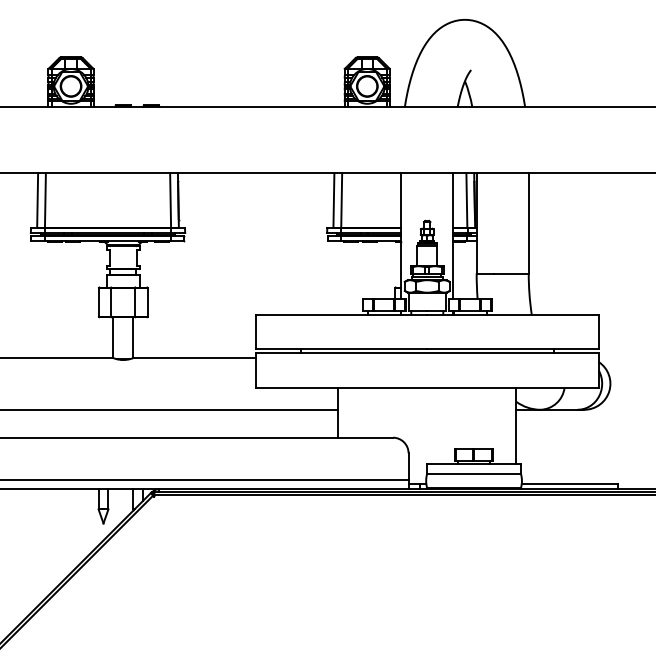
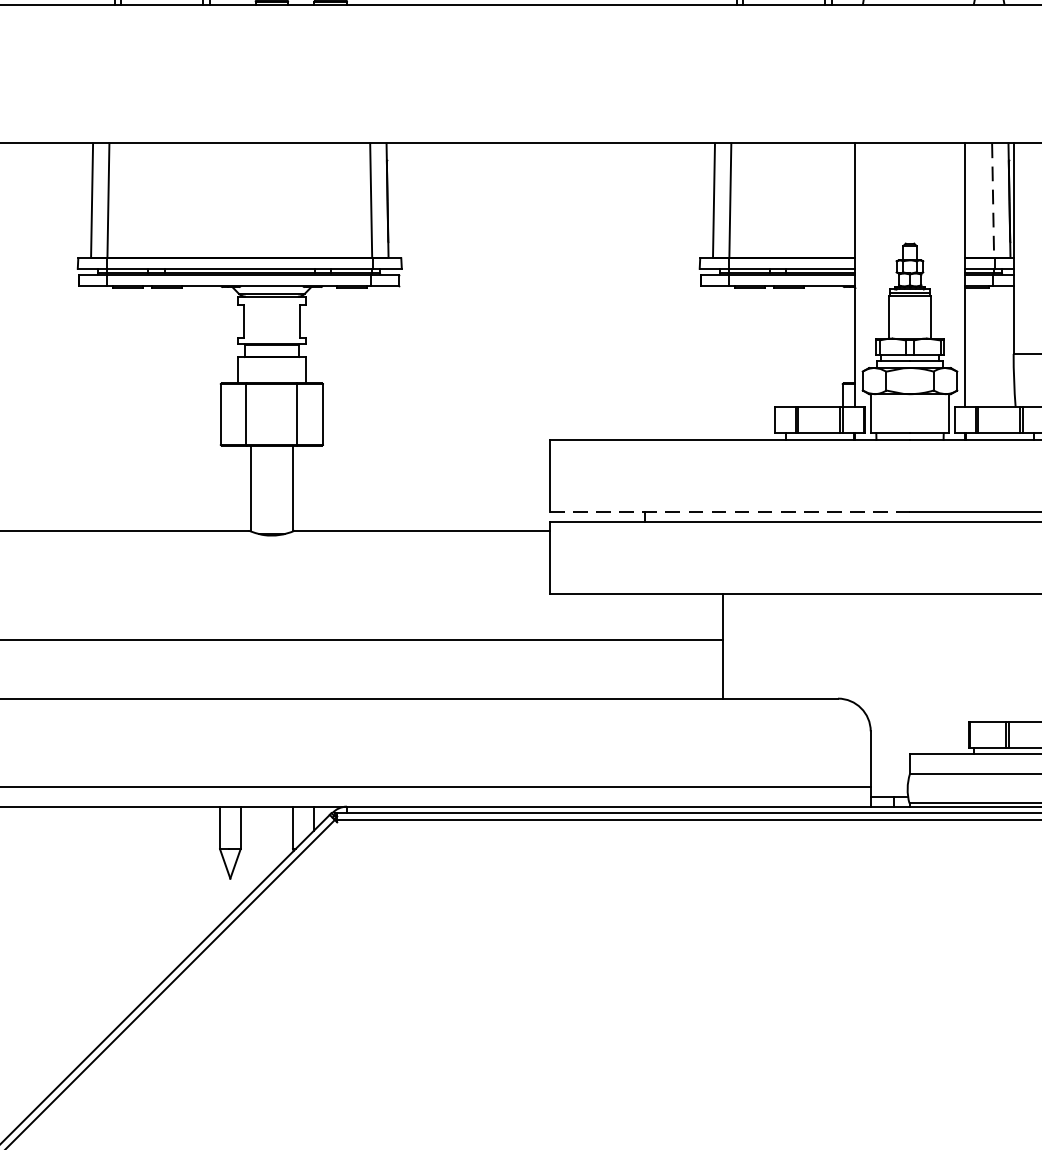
line: (466, 200) -> (992, 200), solid -> dashed
line: (341, 348) -> (729, 511), solid -> dashed

